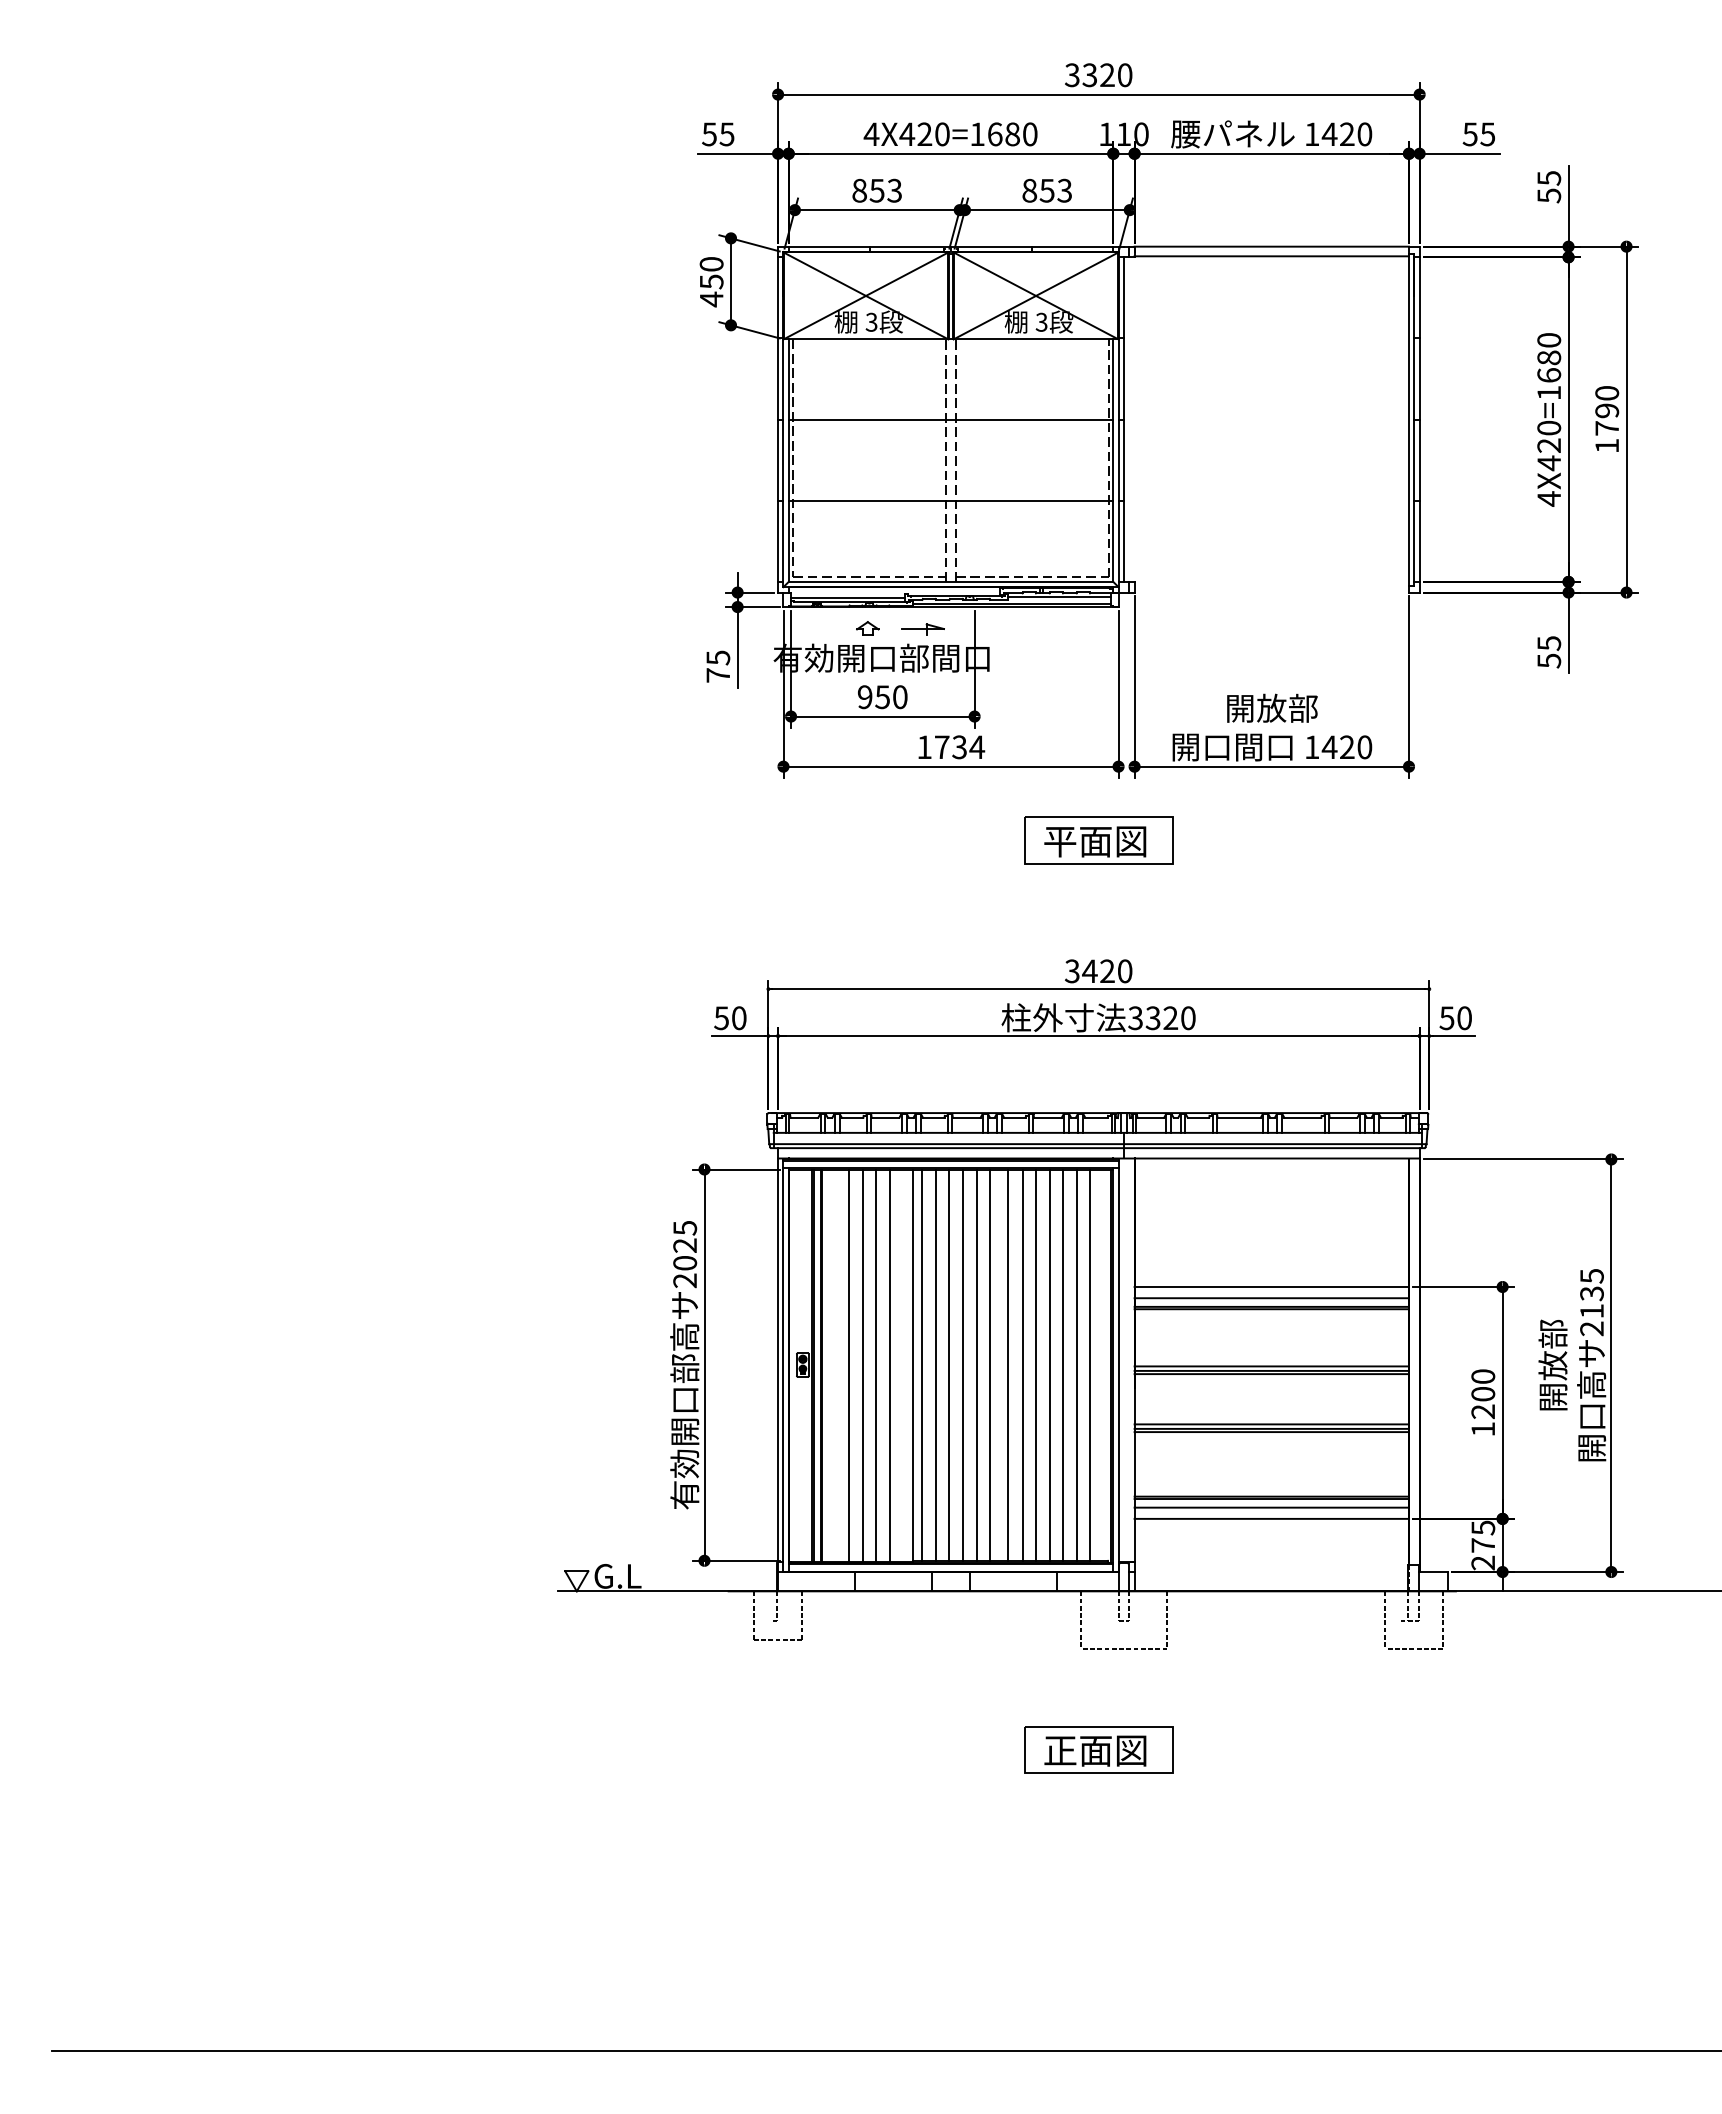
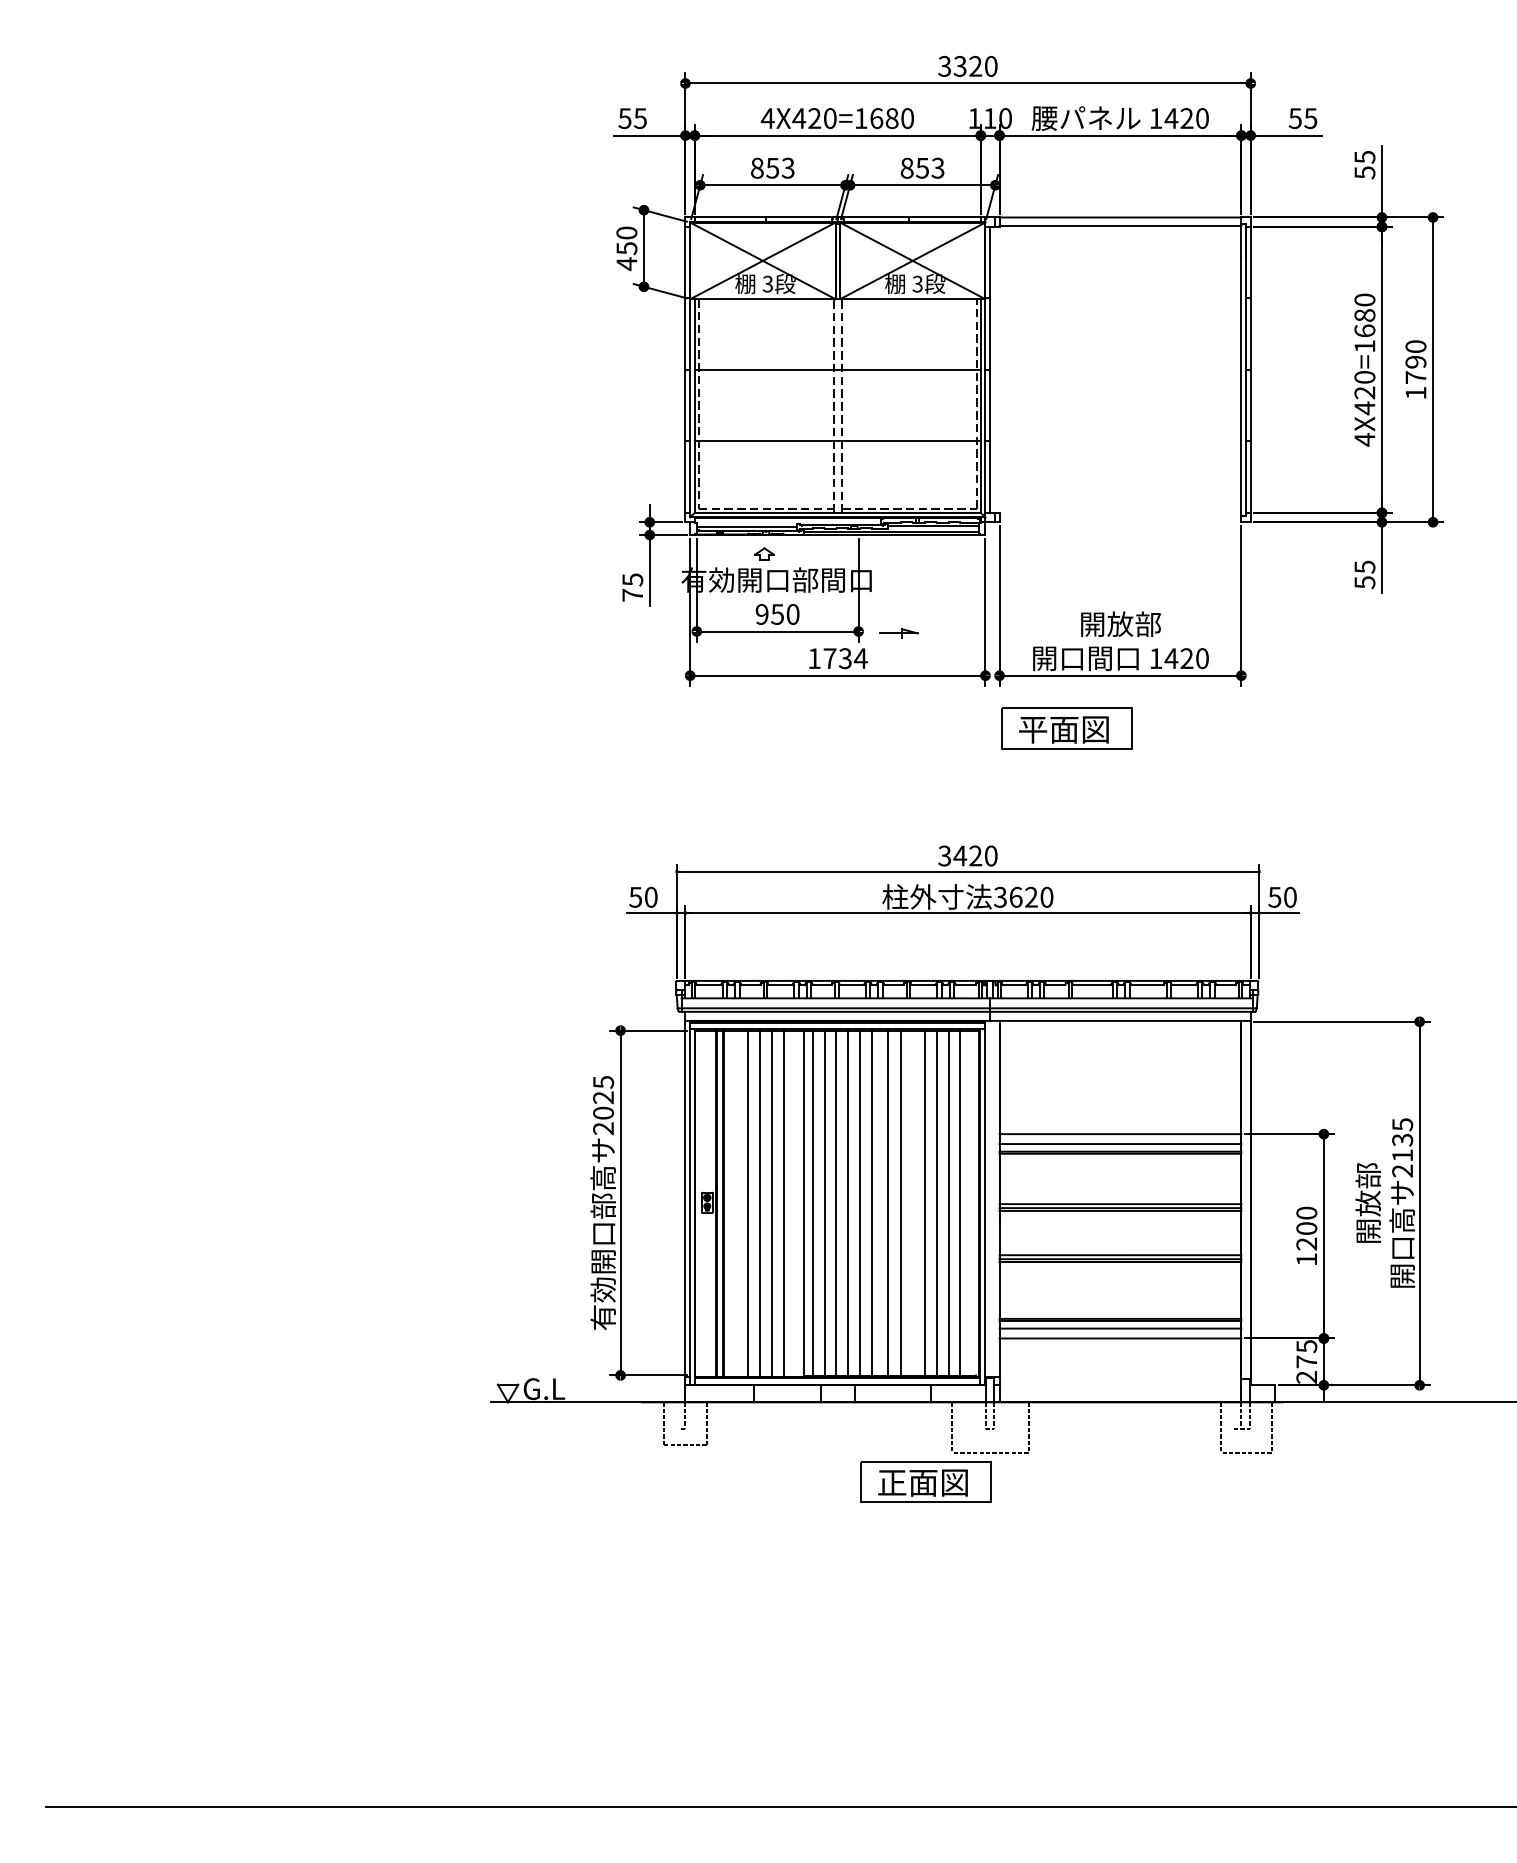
part: (922, 629) -> (898, 633), moved
part: (1098, 840) -> (1066, 728), moved
text: (1152, 1017) -> (1015, 896), 3320 -> 3620
line: (1035, 1364) -> (912, 1202), removed
part: (1098, 1749) -> (925, 1481), moved

